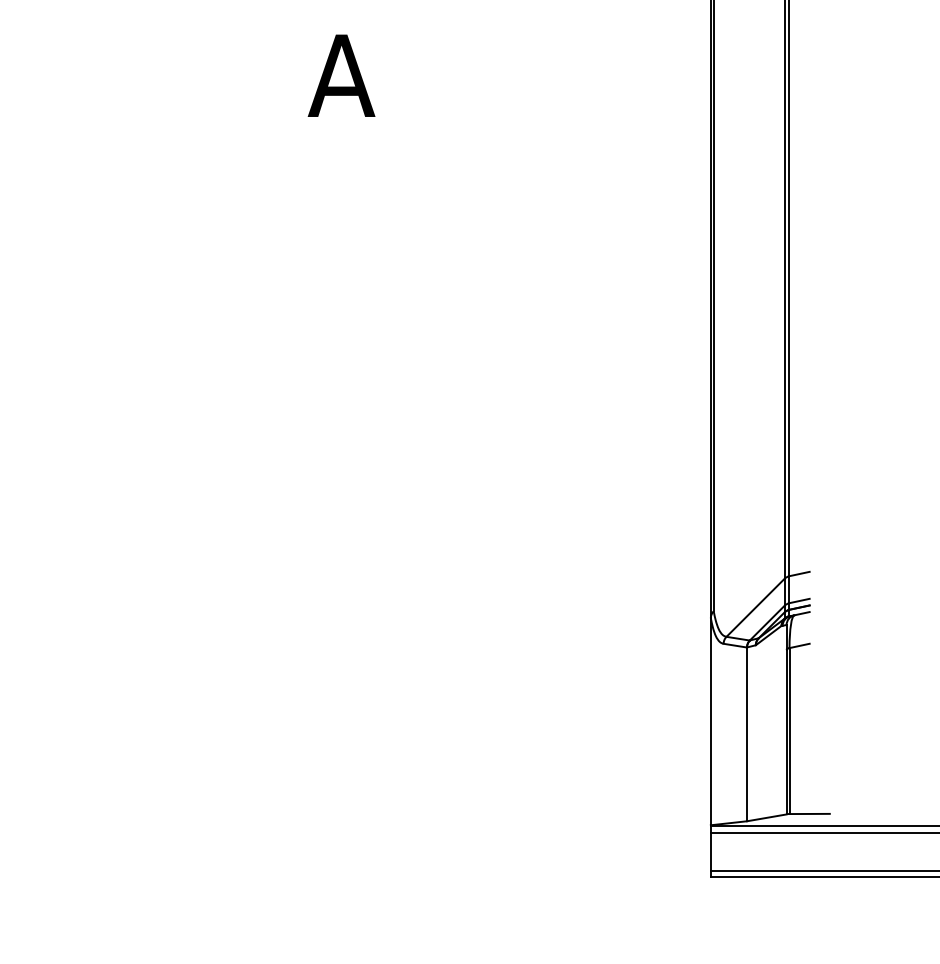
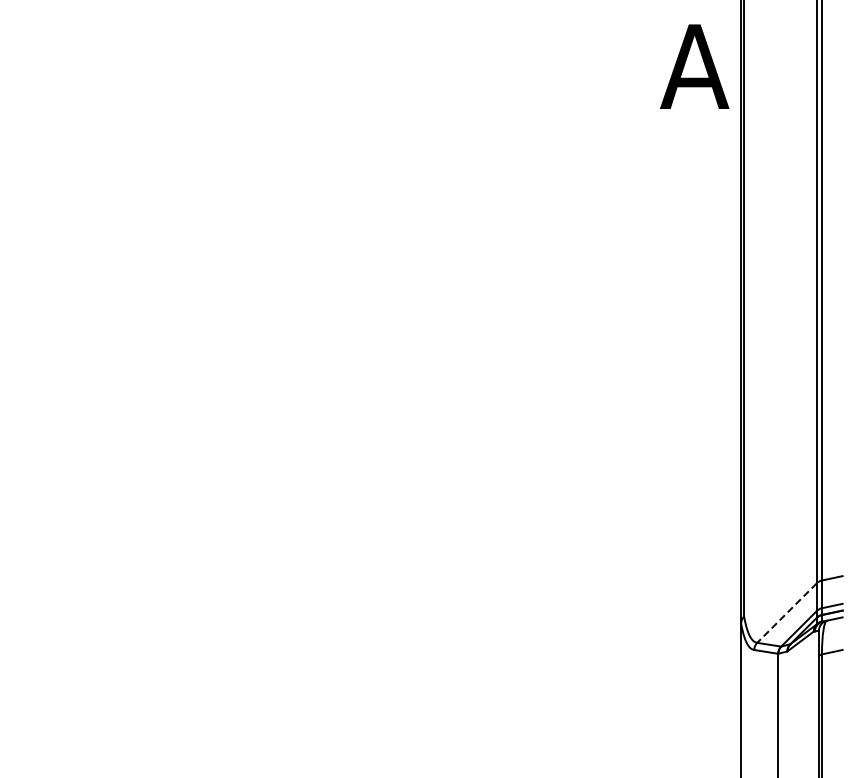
text: (341, 75) -> (694, 66), moved
line: (755, 608) -> (787, 613), solid -> dashed

